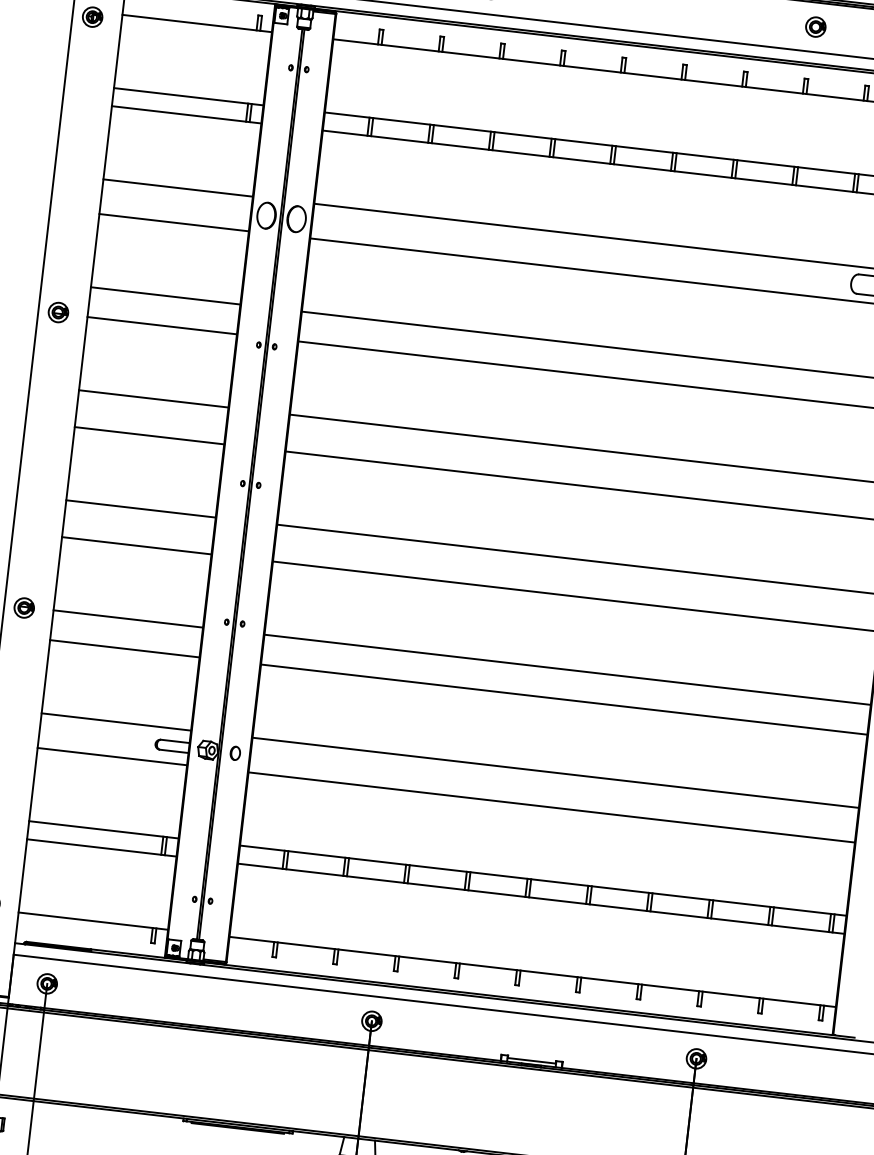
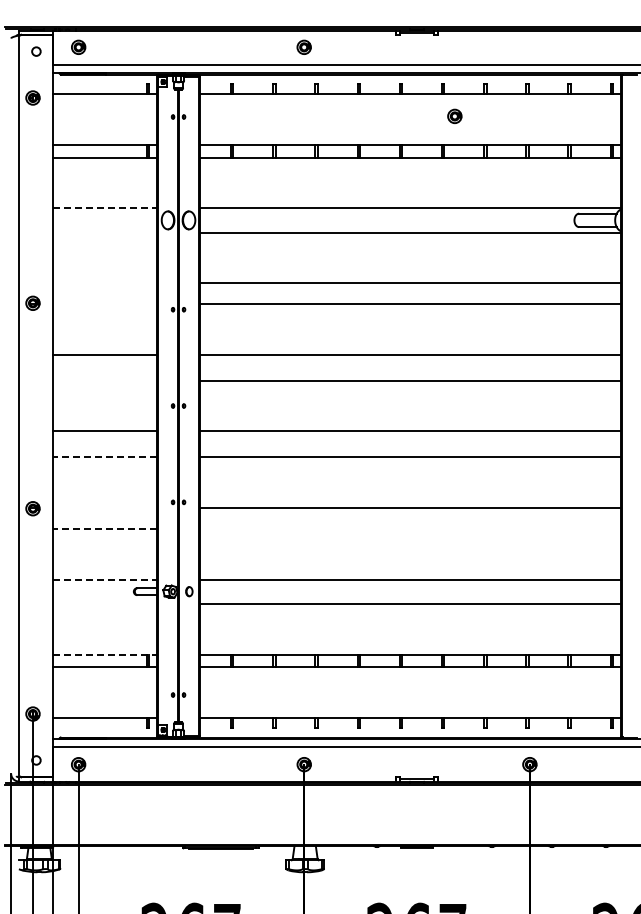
part: (815, 25) -> (454, 115), moved
line: (178, 188) -> (105, 208), solid -> dashed
line: (174, 222) -> (105, 232), removed
line: (166, 296) -> (105, 283), removed
line: (162, 326) -> (105, 304), removed
line: (149, 435) -> (105, 380), removed
line: (137, 546) -> (105, 457), solid -> dashed
line: (128, 618) -> (105, 507), removed
line: (125, 648) -> (105, 528), solid -> dashed
line: (564, 699) -> (410, 528), removed
line: (116, 721) -> (105, 579), solid -> dashed
line: (112, 756) -> (105, 603), removed
line: (104, 829) -> (105, 654), solid -> dashed

